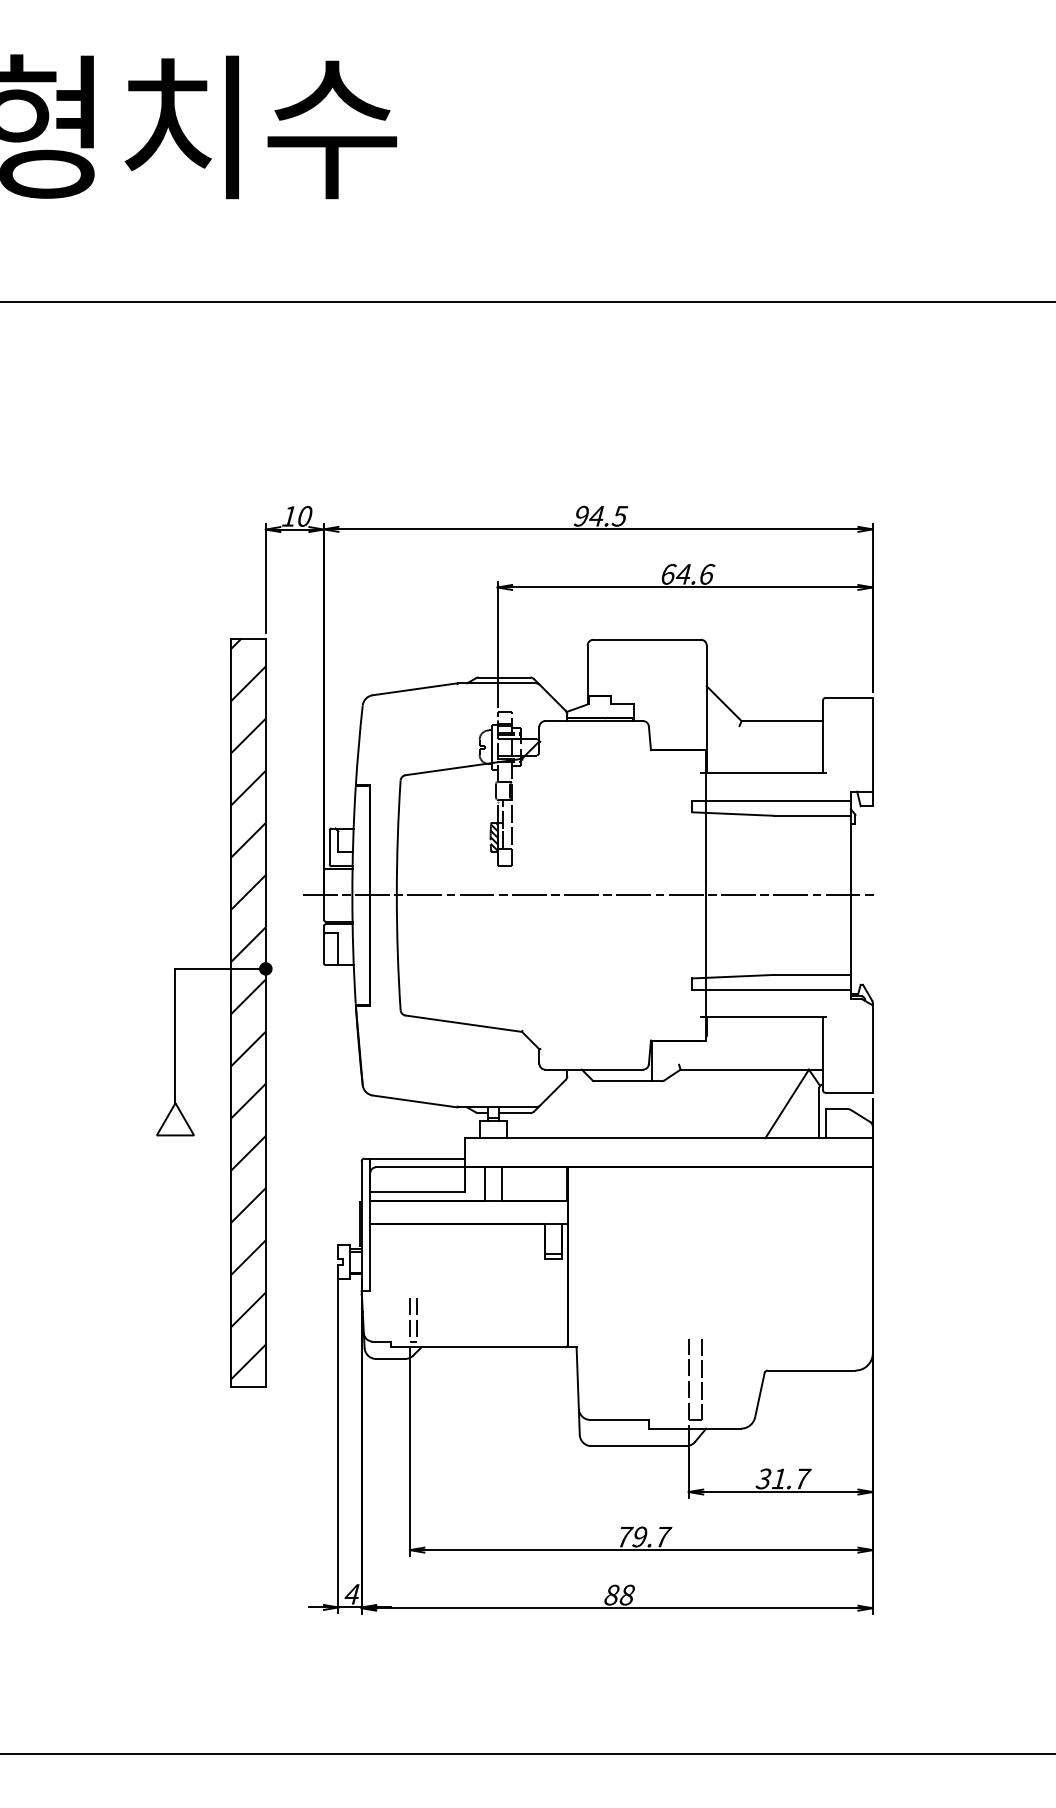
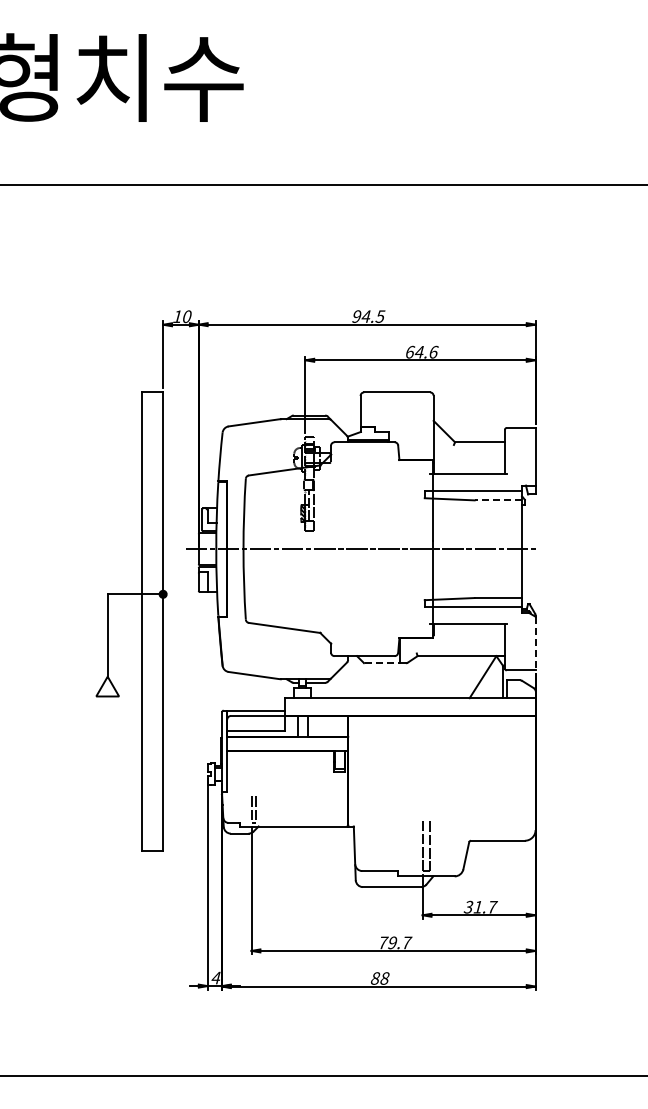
line: (812, 815) -> (498, 500), solid -> dashed
hatch: (248, 1008) -> (152, 618), removed
line: (872, 1049) -> (535, 643), solid -> dashed
line: (623, 1081) -> (382, 663), solid -> dashed

